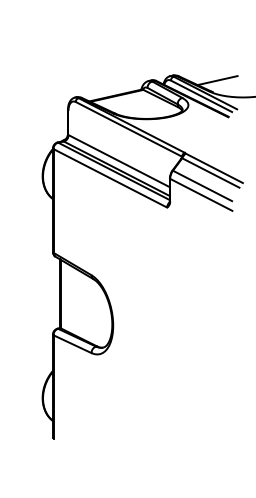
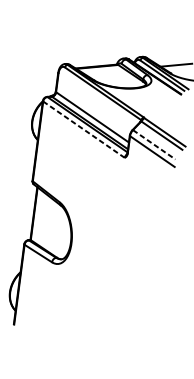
line: (110, 178) -> (84, 129), solid -> dashed
line: (202, 186) -> (154, 145), solid -> dashed

